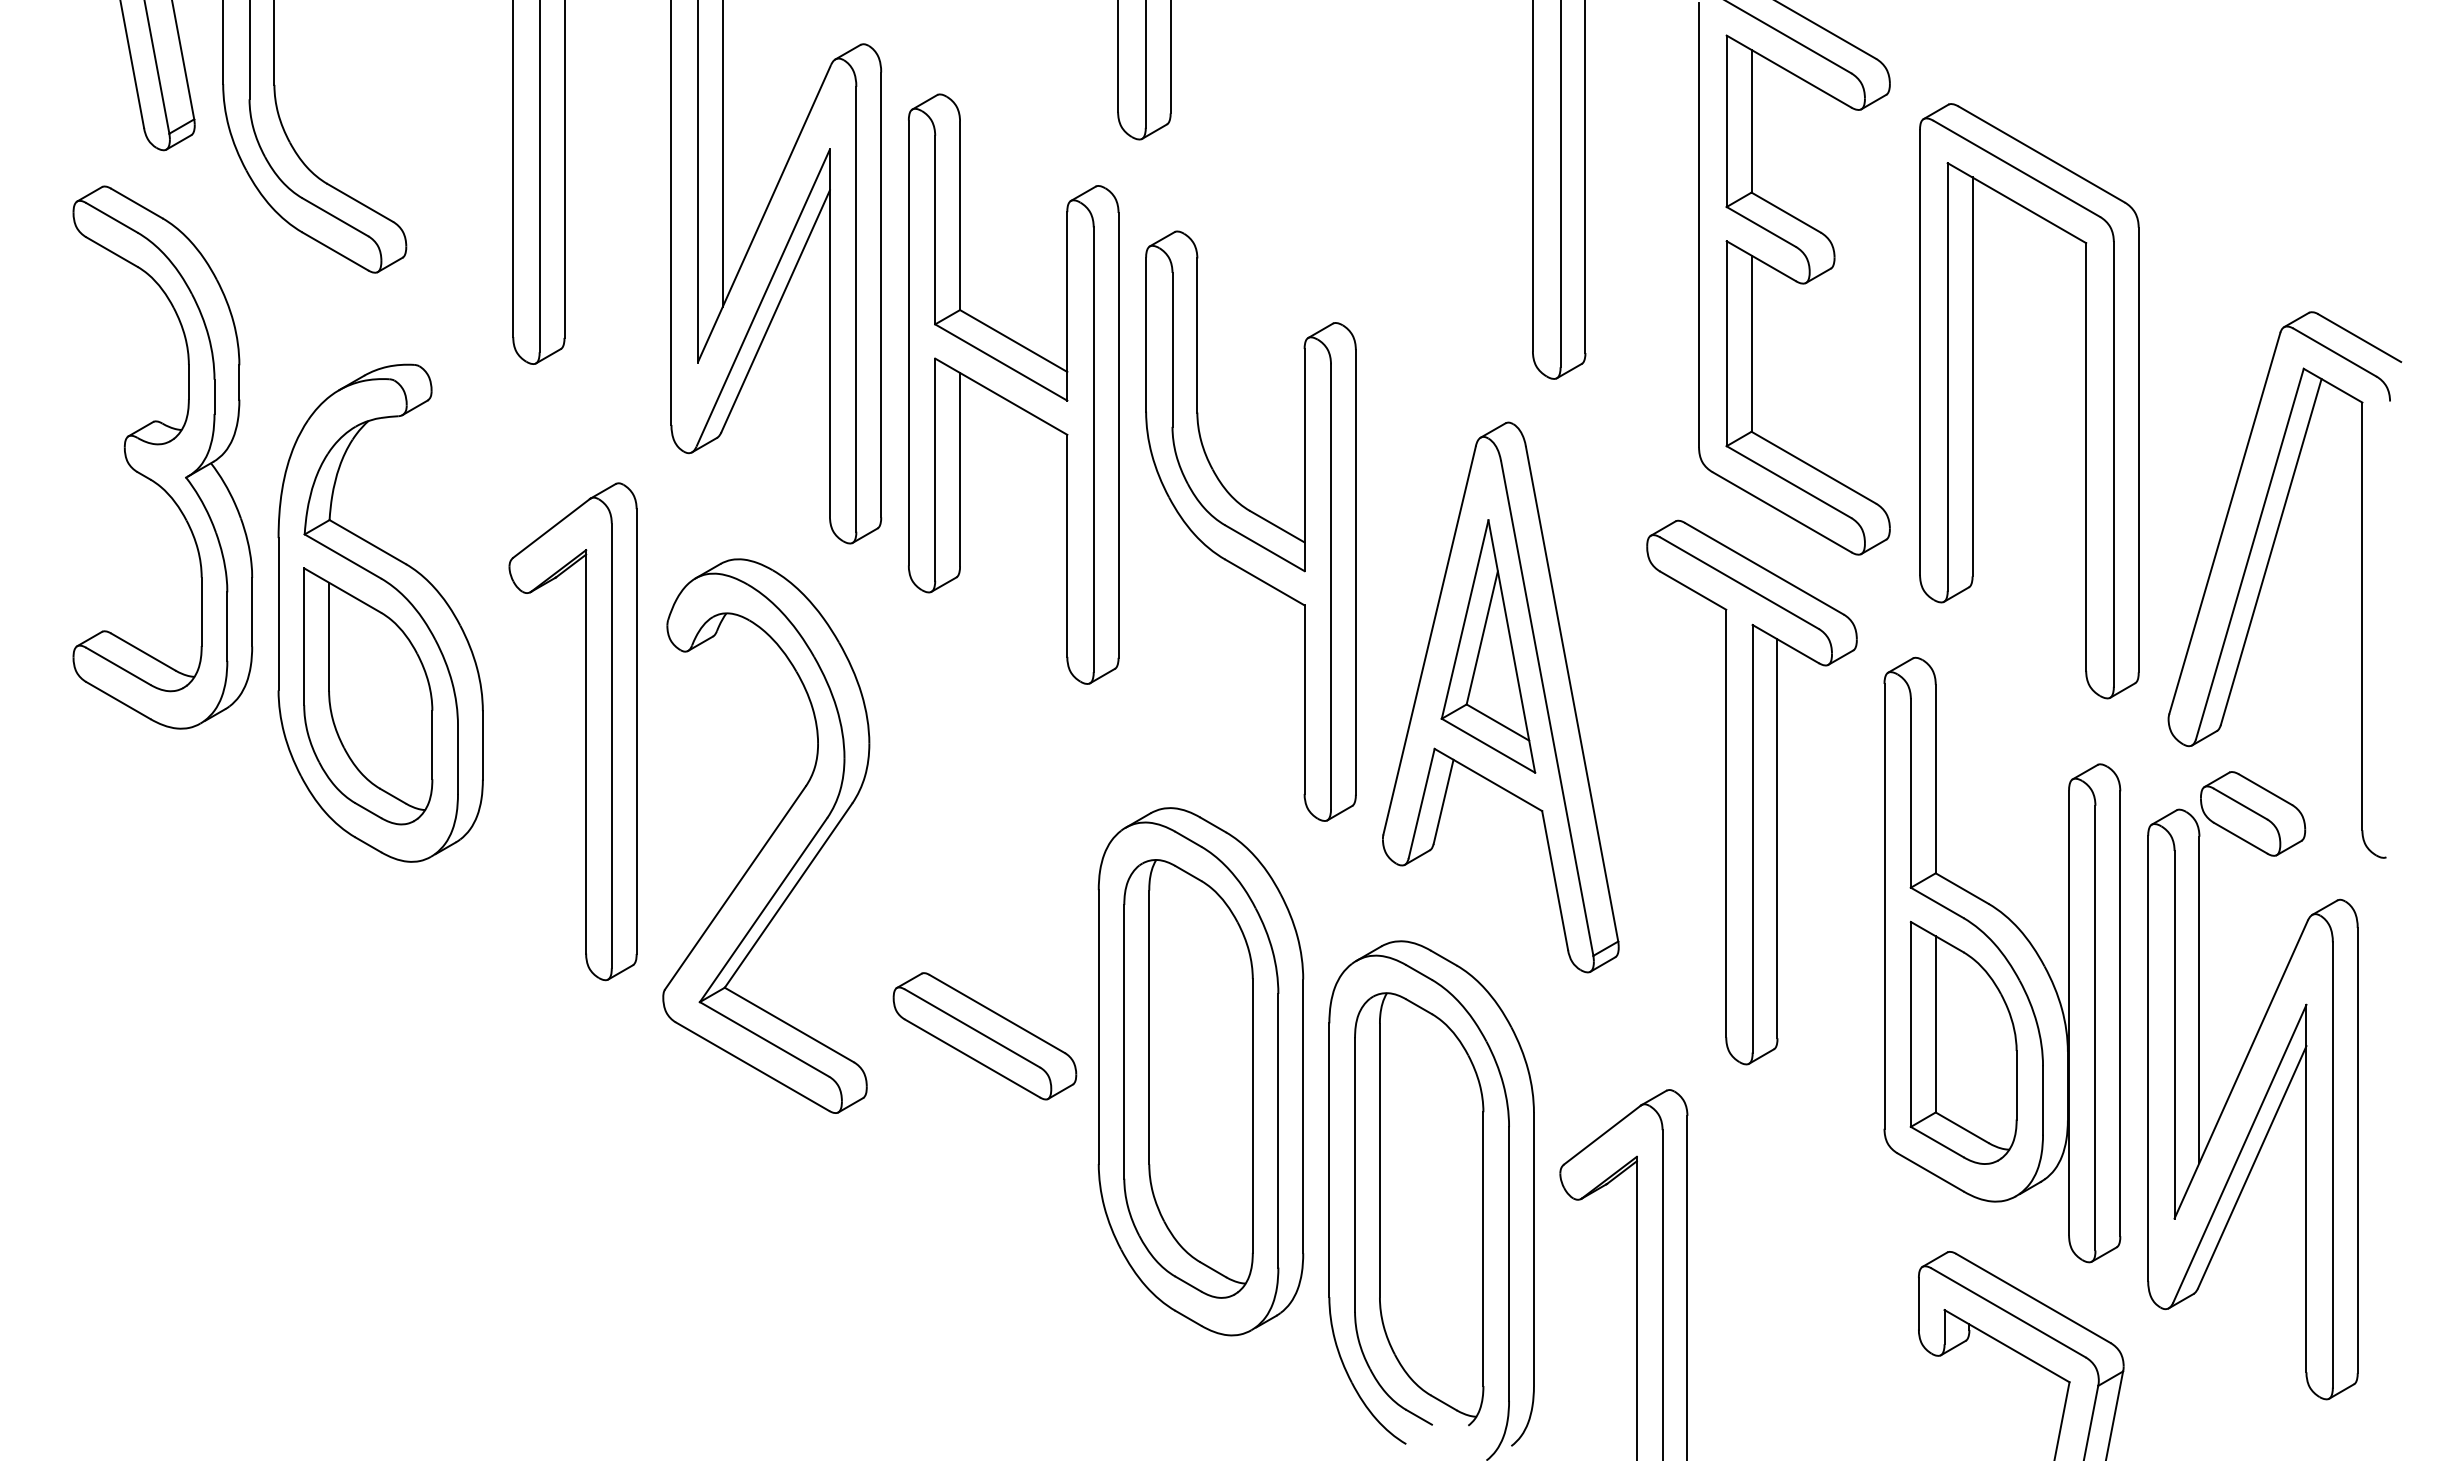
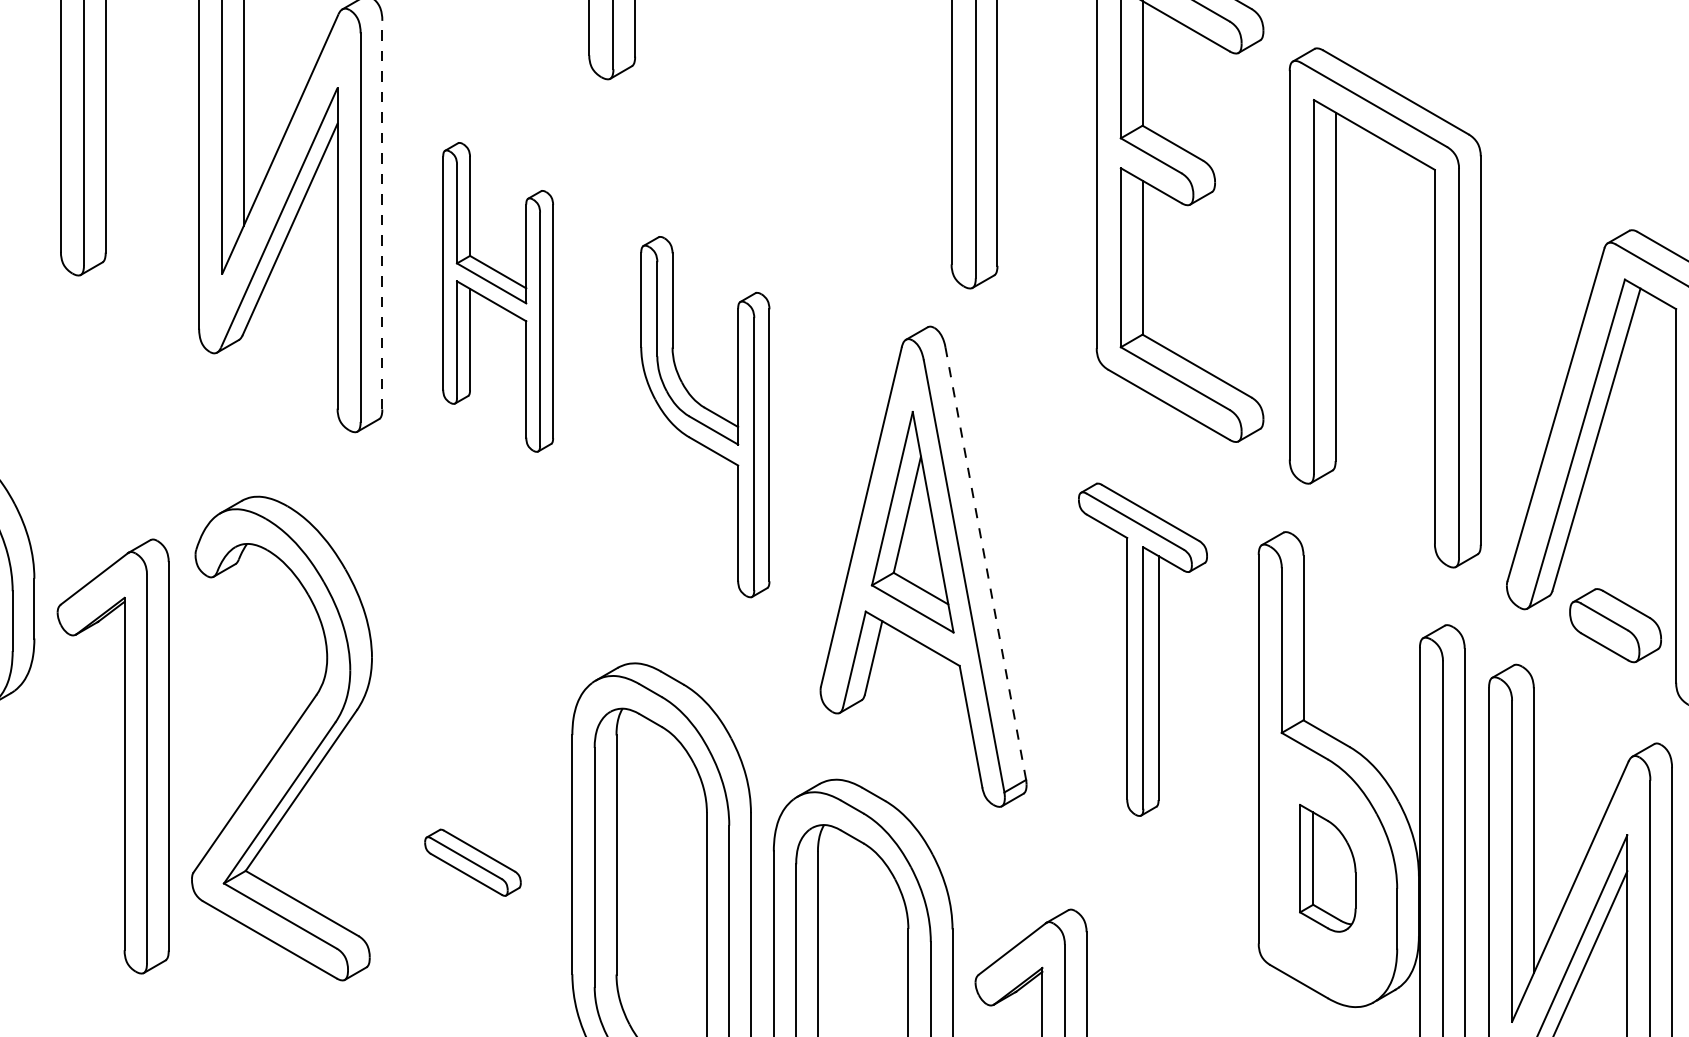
line: (881, 294) -> (382, 214), solid -> dashed
part: (1013, 388) -> (497, 296), size x0.6
part: (1250, 525) -> (704, 416), size x0.7
line: (1572, 694) -> (986, 564), solid -> dashed
part: (585, 731) -> (124, 756), moved
part: (1751, 792) -> (1142, 649), size x0.7
part: (2253, 813) -> (1615, 625), moved
part: (766, 835) -> (282, 737), moved
part: (984, 1036) -> (472, 862), size x0.6
part: (1963, 1042) -> (1327, 868), size x0.6

